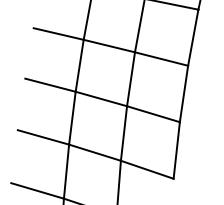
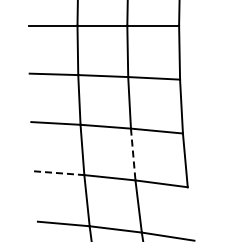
line: (124, 133) -> (133, 154), solid -> dashed
line: (43, 137) -> (59, 173), solid -> dashed

